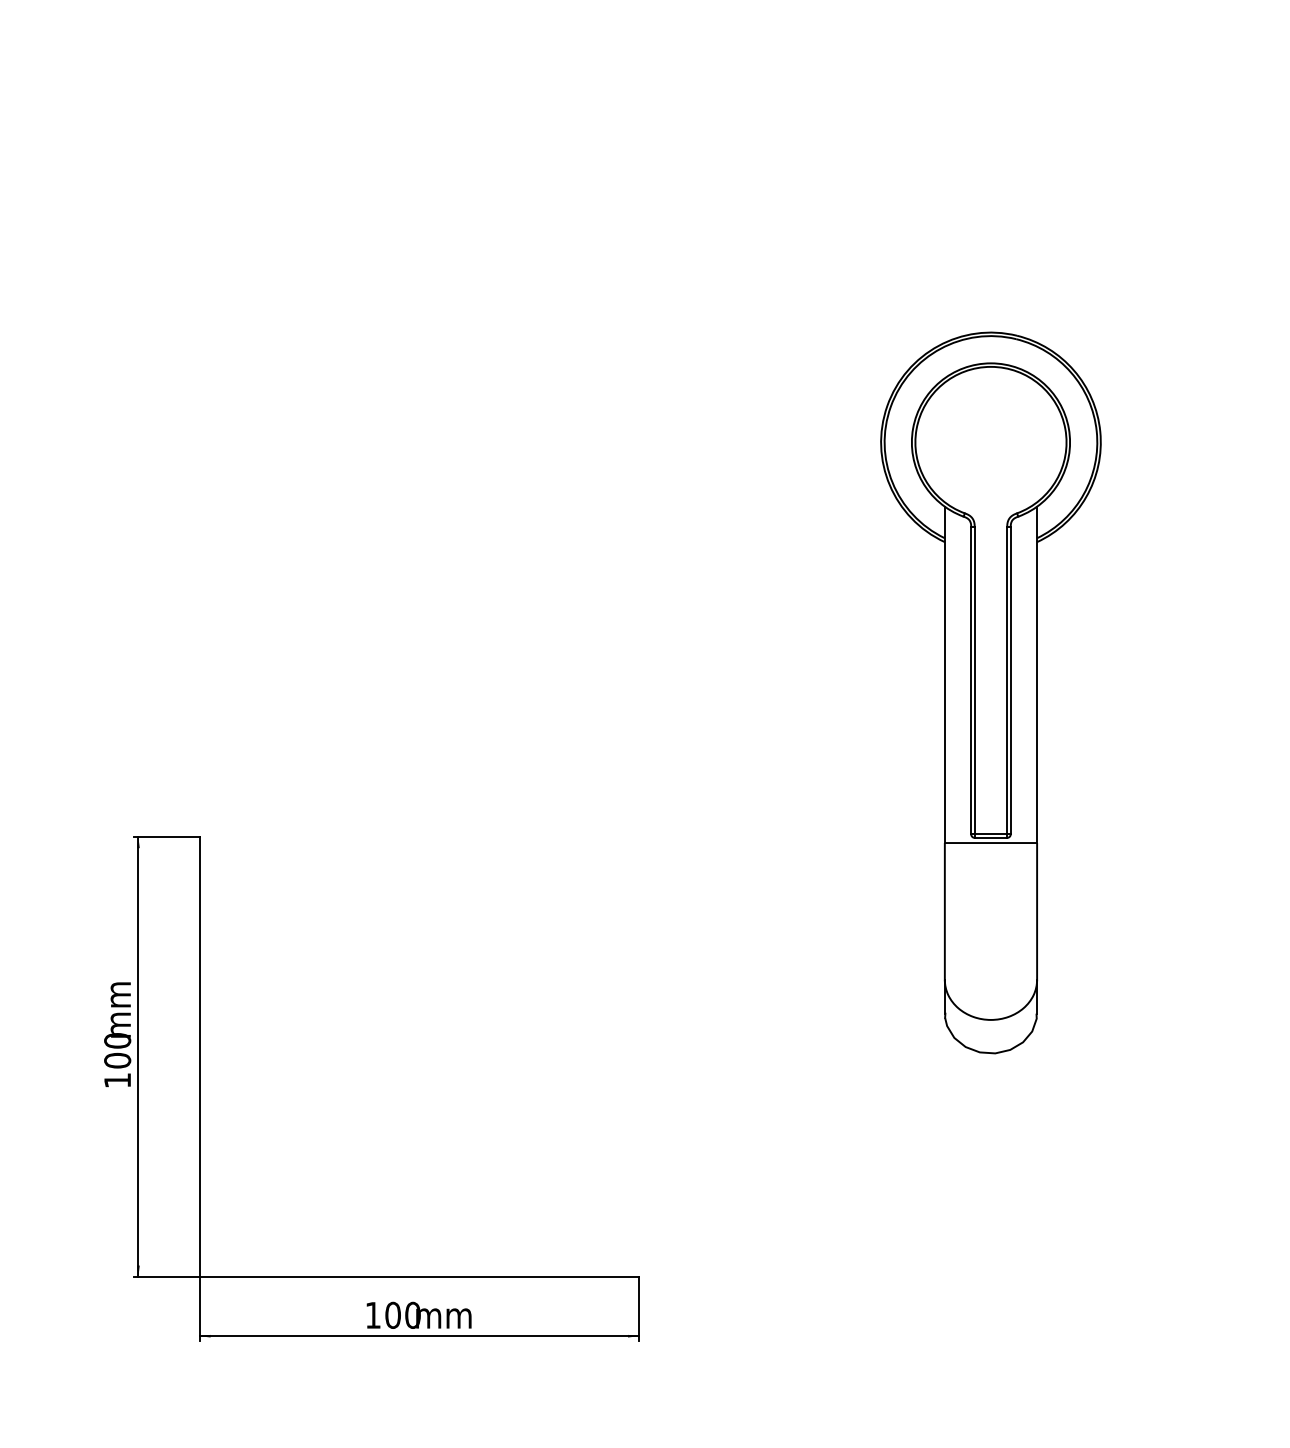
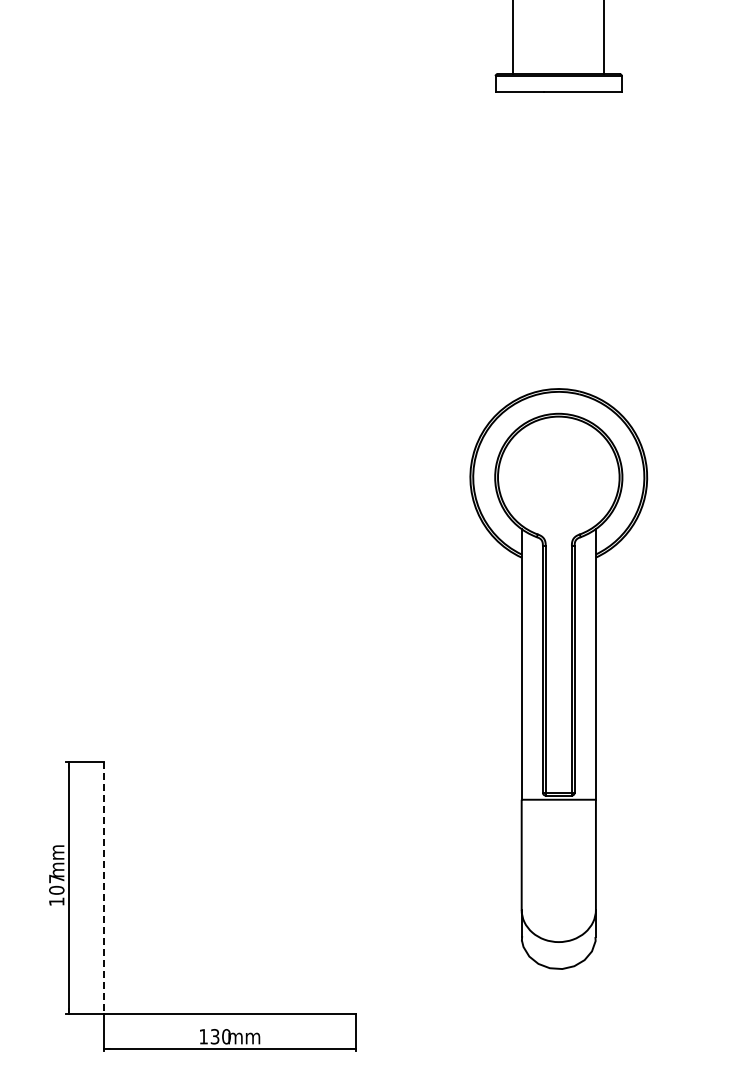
part: (990, 692) -> (558, 678), size x1.4
text: (117, 1040) -> (56, 878), 100 -> 107
line: (198, 1057) -> (103, 888), solid -> dashed
text: (392, 1314) -> (214, 1036), 100 -> 130

